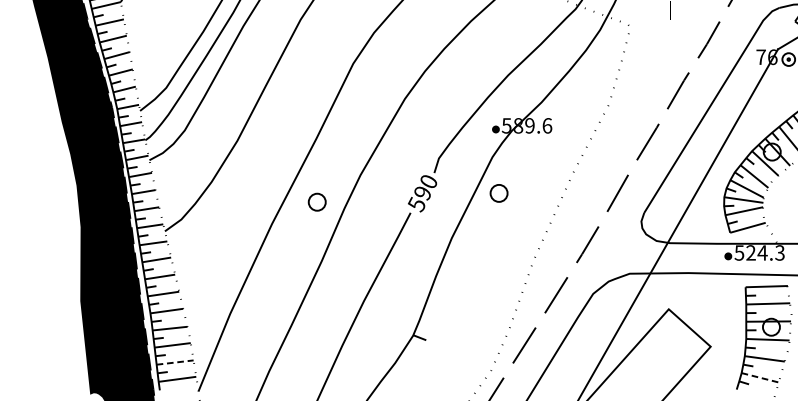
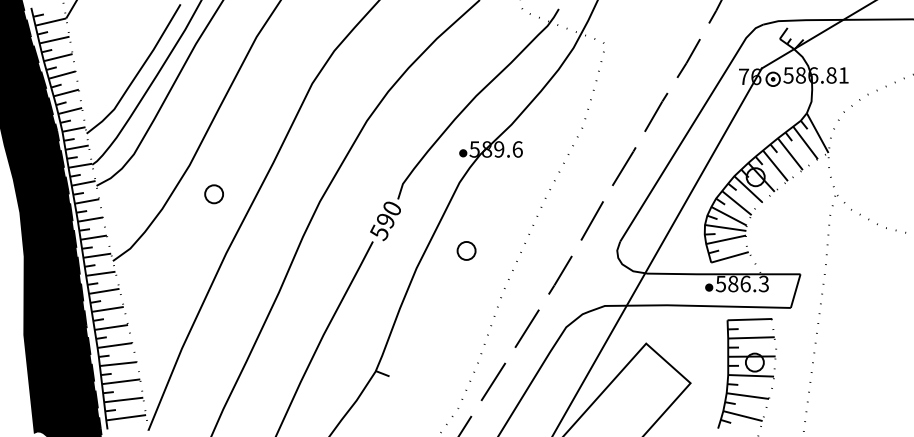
circle: (498, 192) -> (466, 250), moved
circle: (316, 202) -> (213, 194), moved
text: (756, 252) -> (739, 283), 524.3 -> 586.3
line: (174, 362) -> (123, 399), dashed -> solid
line: (760, 378) -> (743, 416), dashed -> solid

